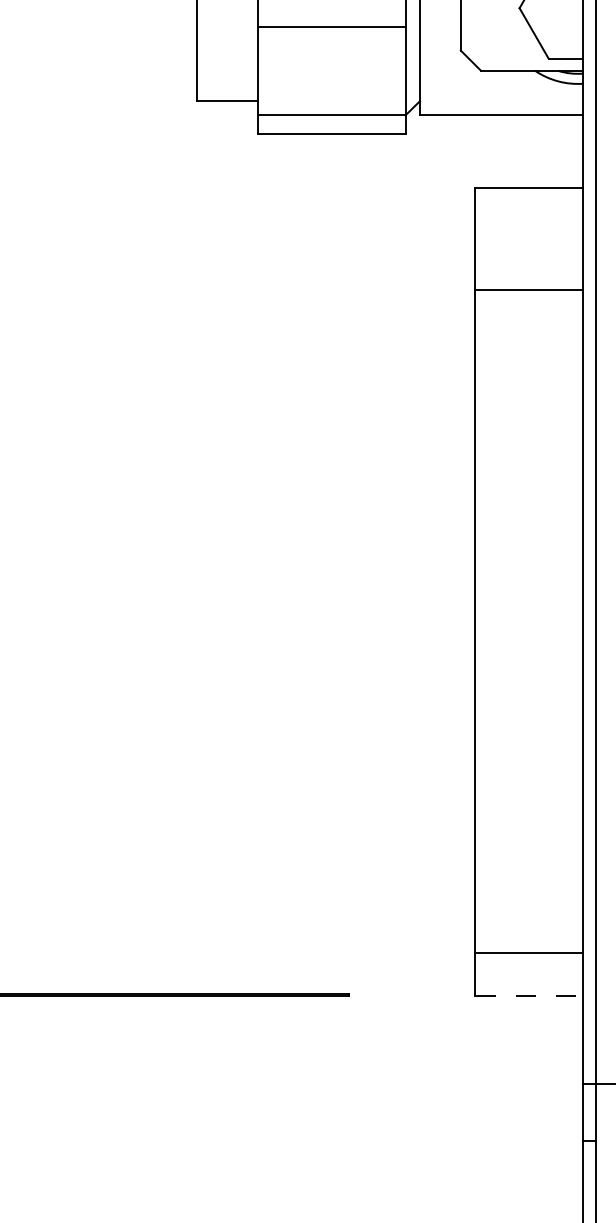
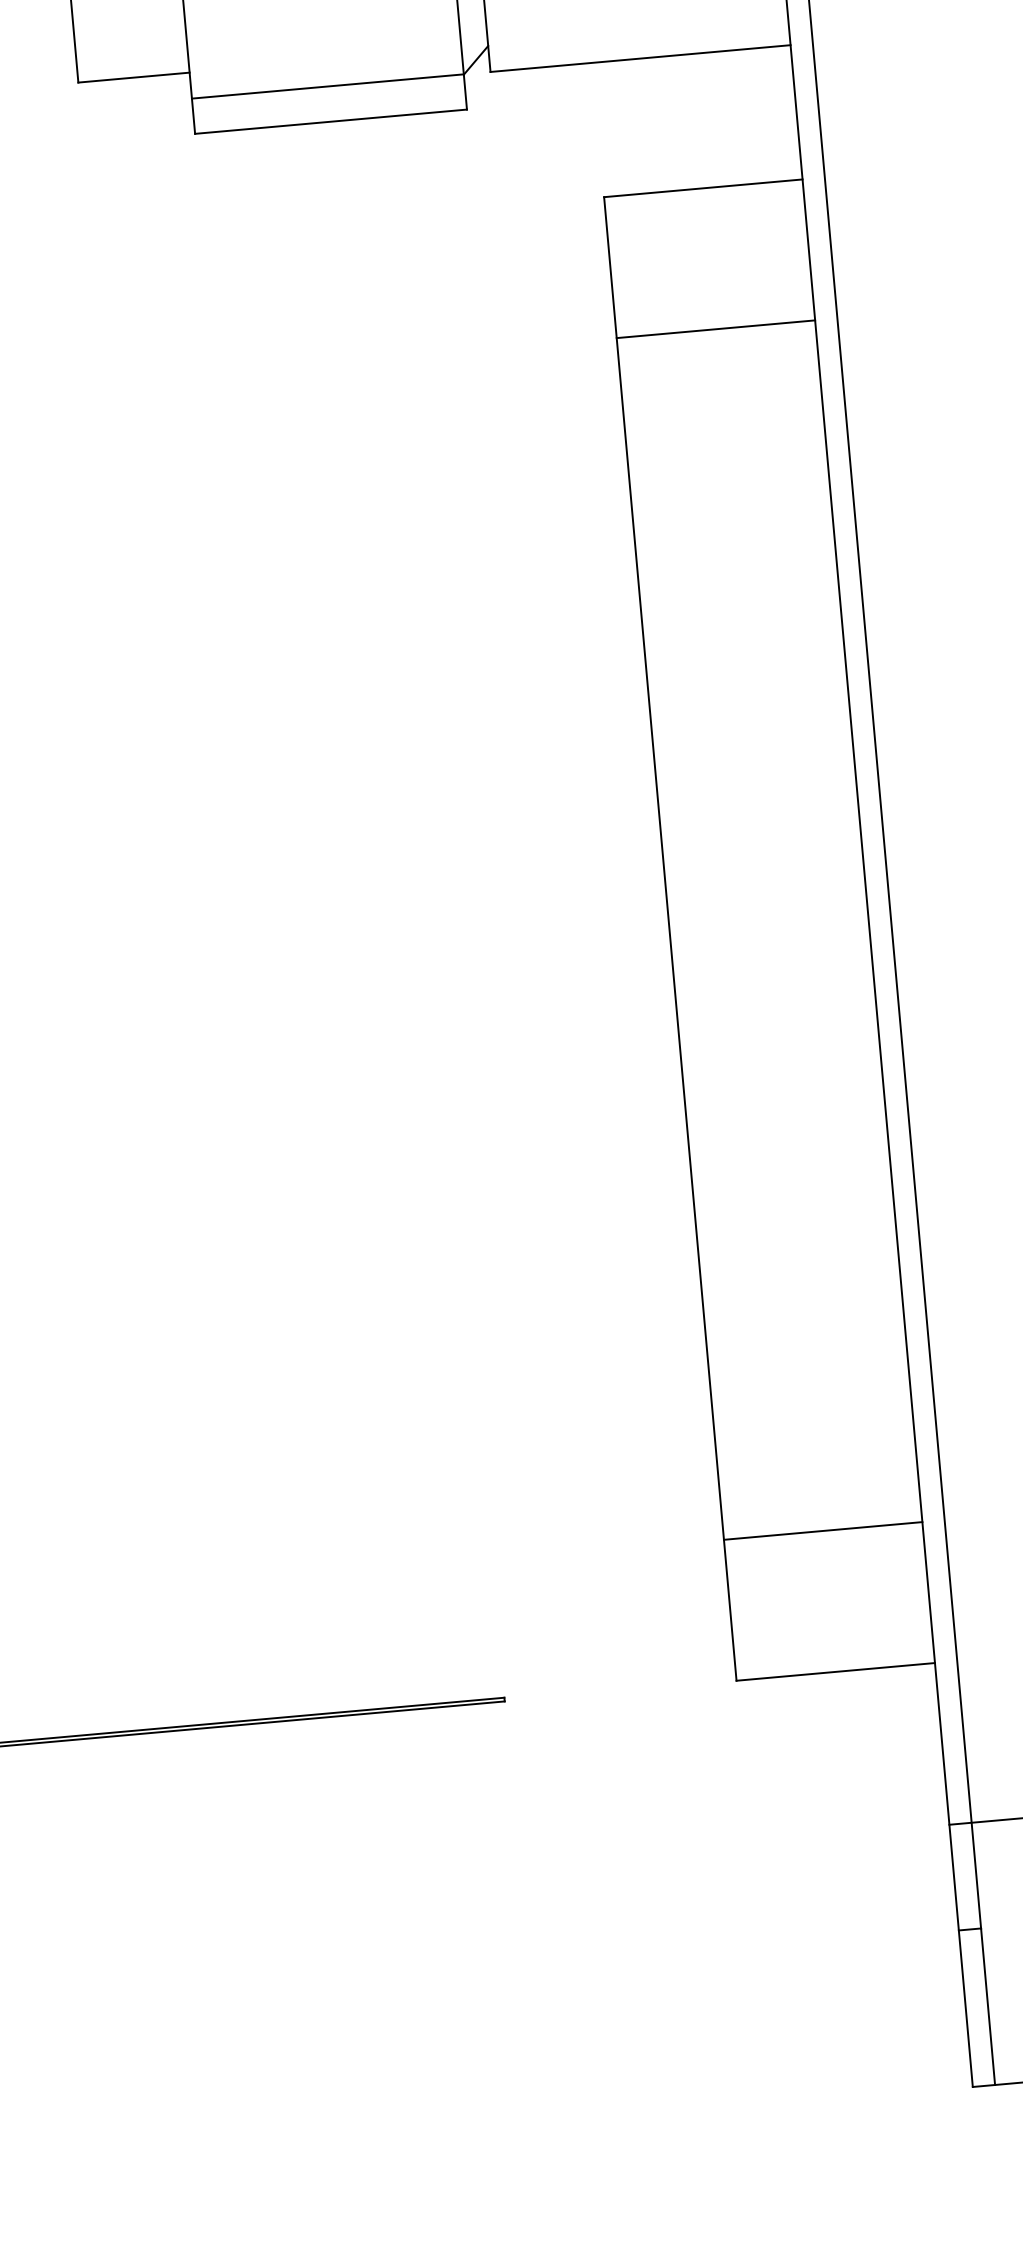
line: (529, 290) -> (716, 330), moved
line: (529, 953) -> (823, 1531), moved
line: (529, 995) -> (835, 1671), dashed -> solid

